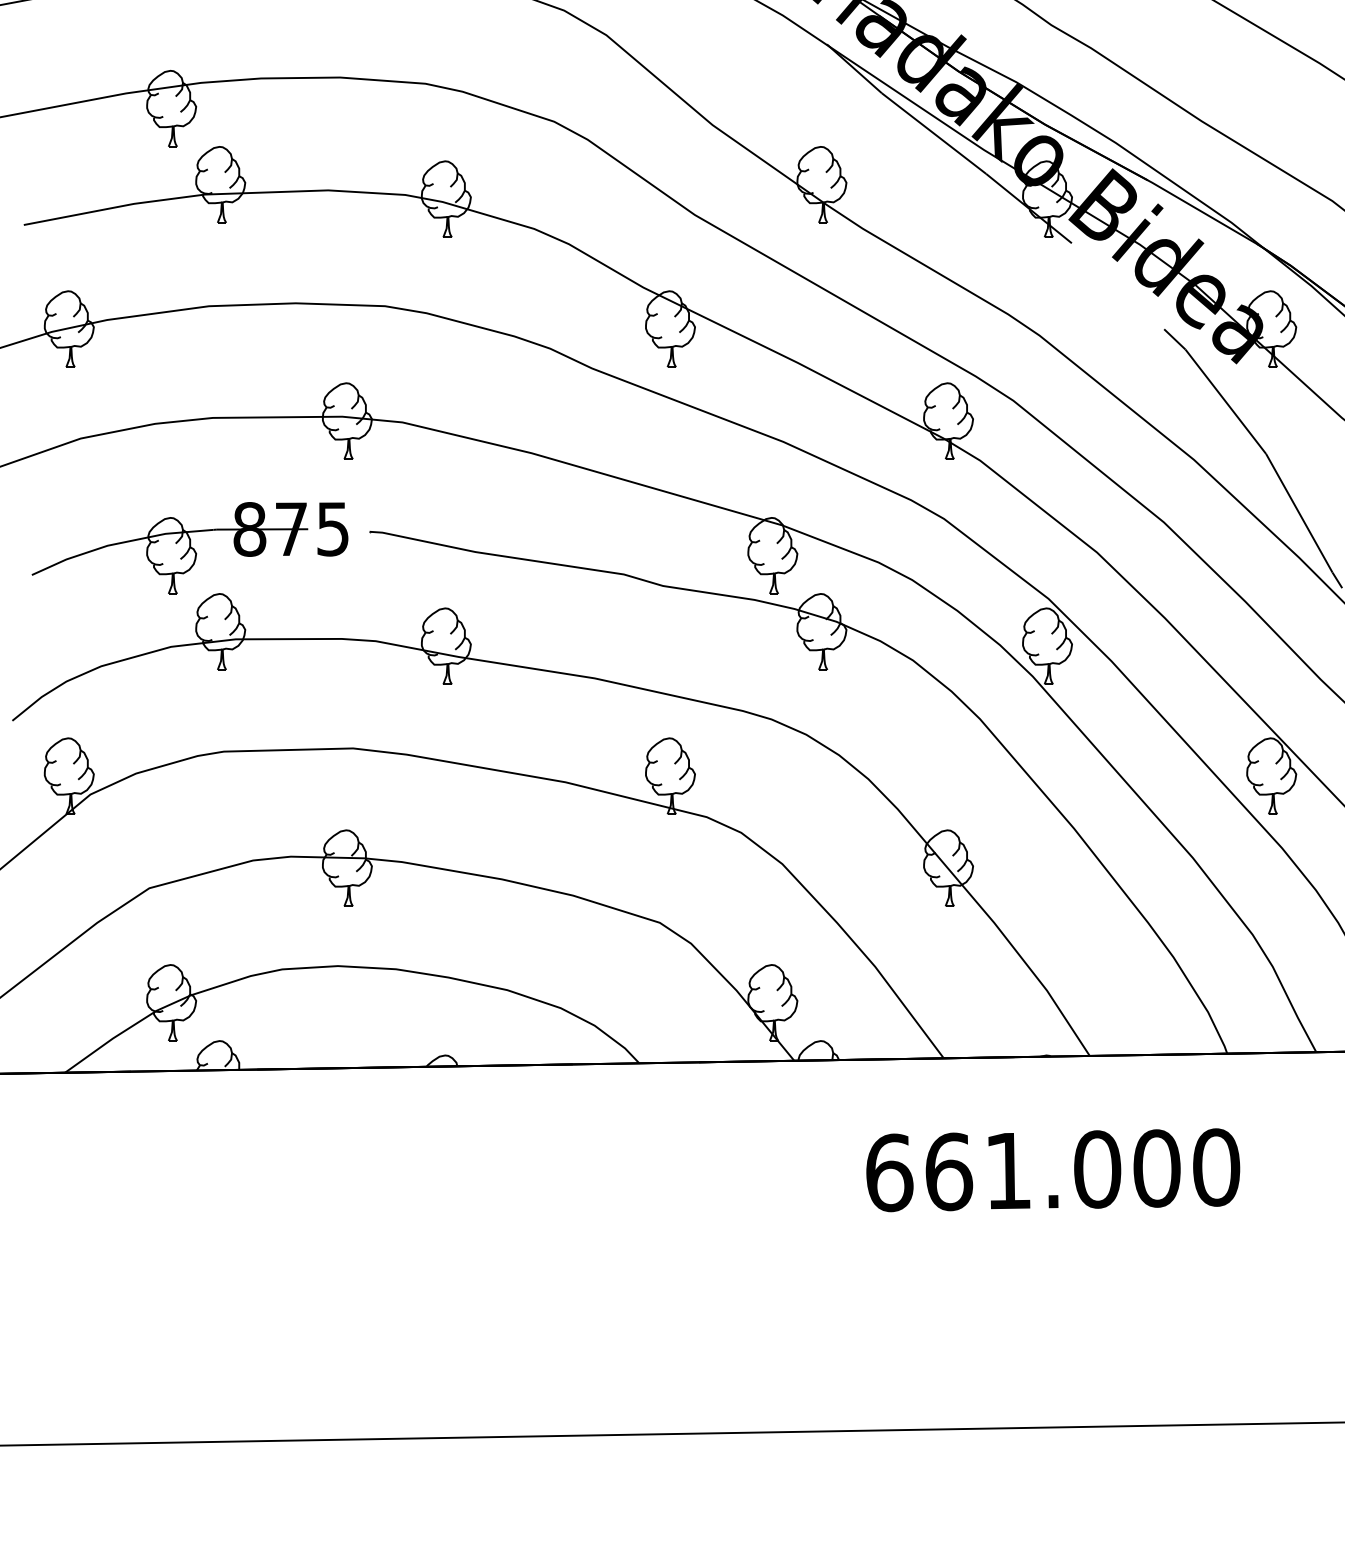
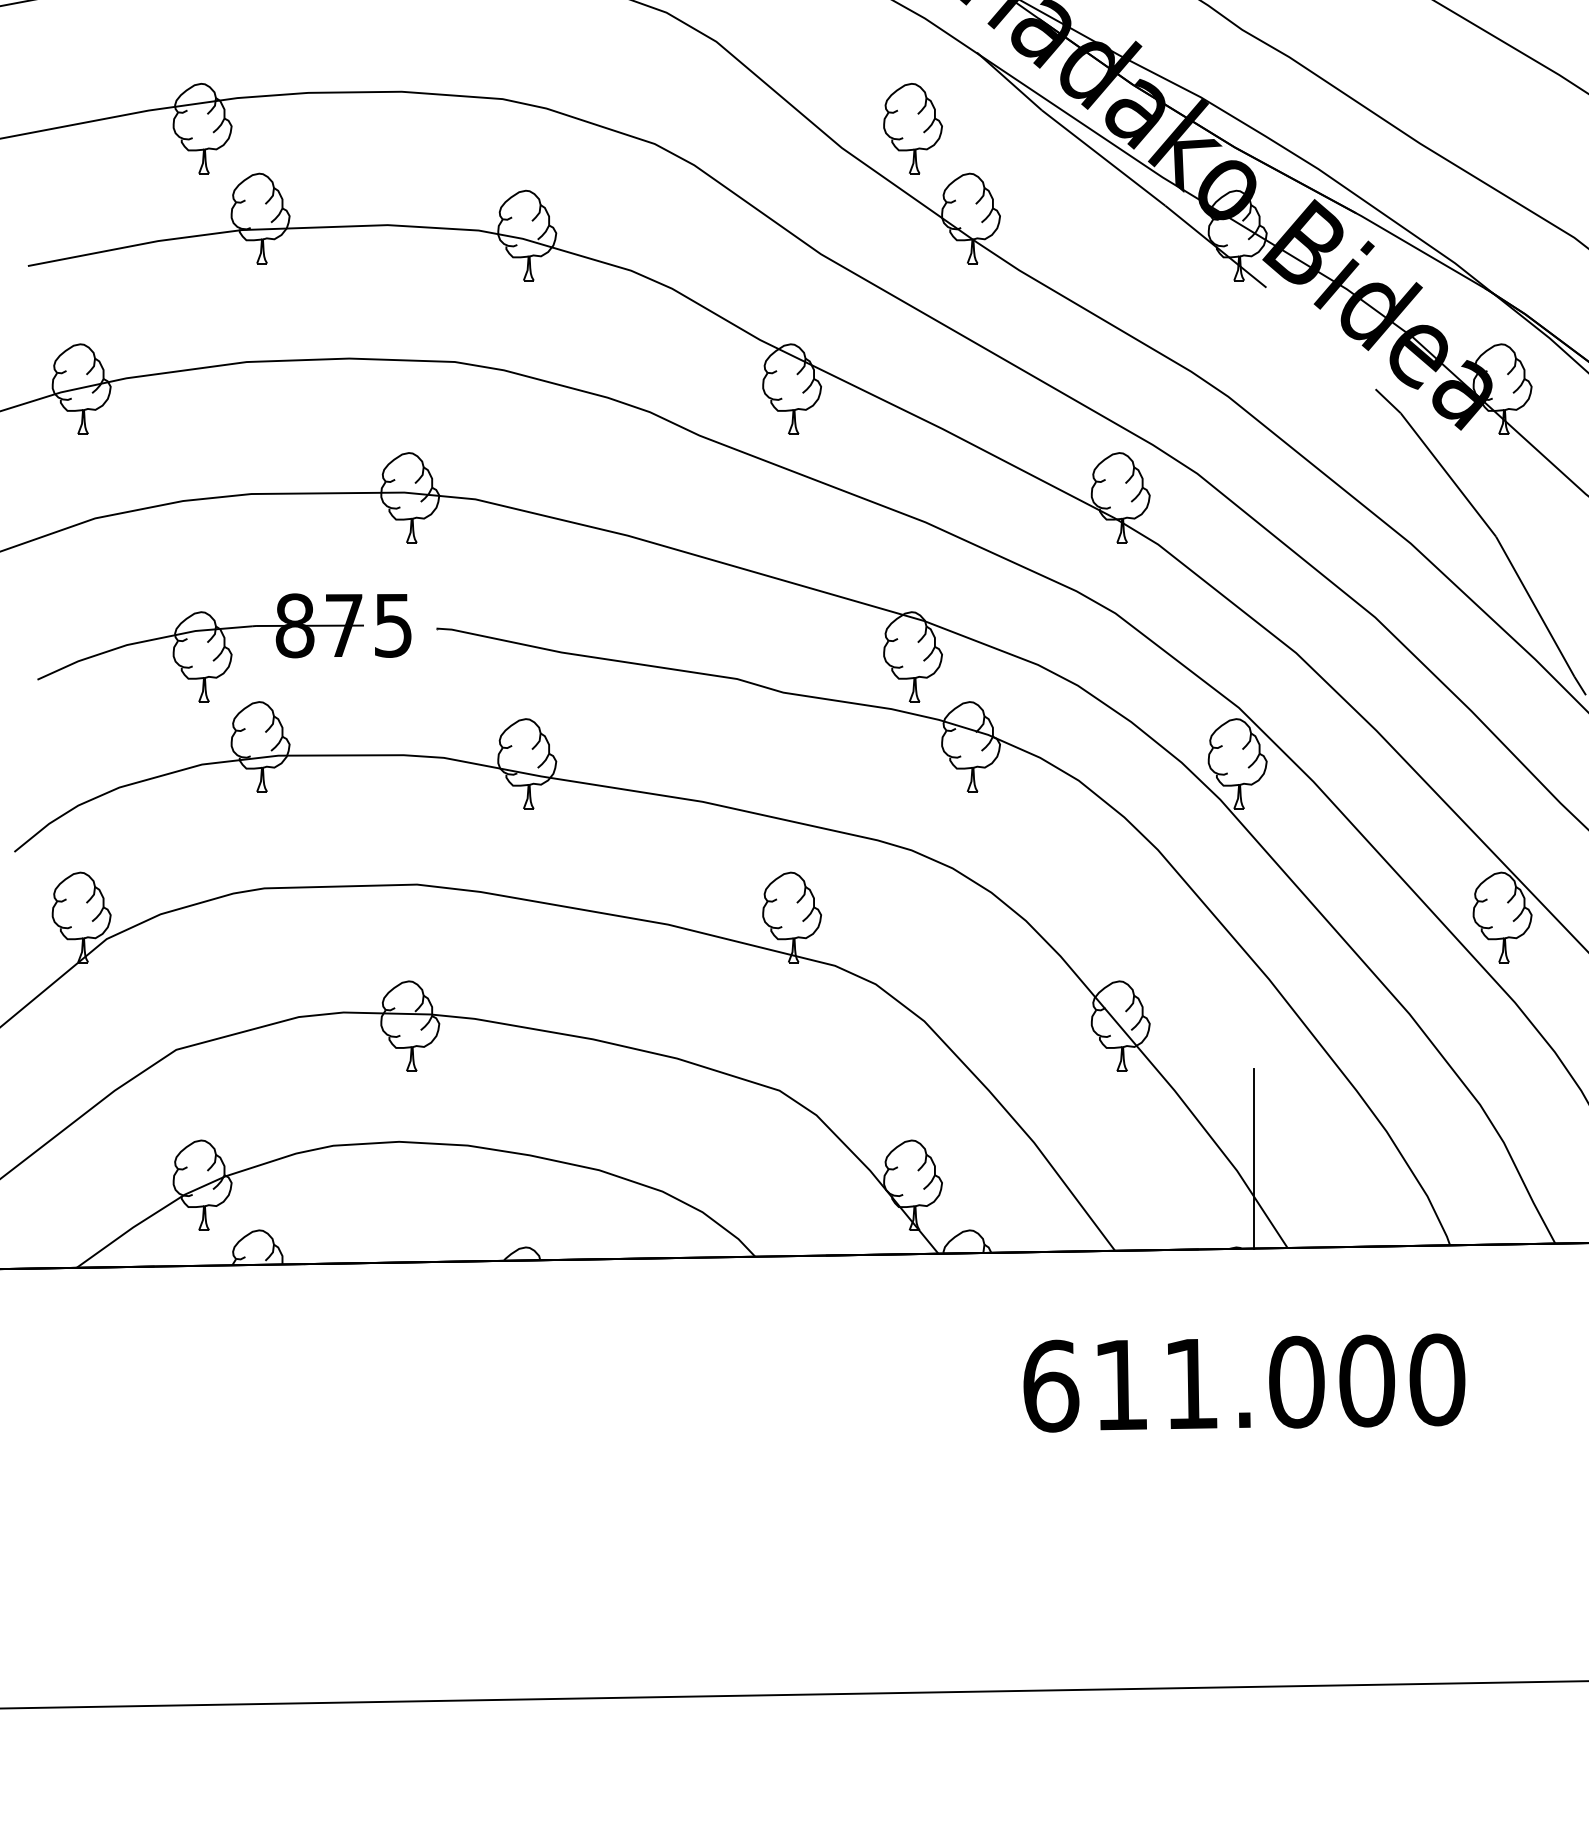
part: (772, 108) -> (912, 128), added
line: (1060, 980) -> (1253, 1158), added
text: (949, 1171) -> (1121, 1384), 661.000 -> 611.000

